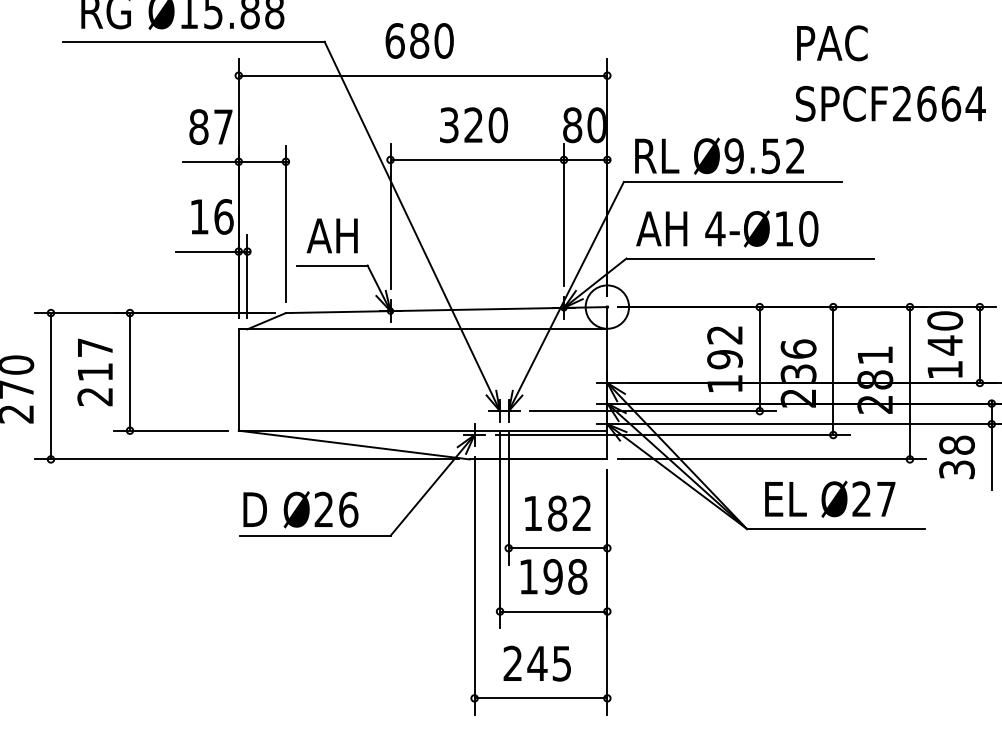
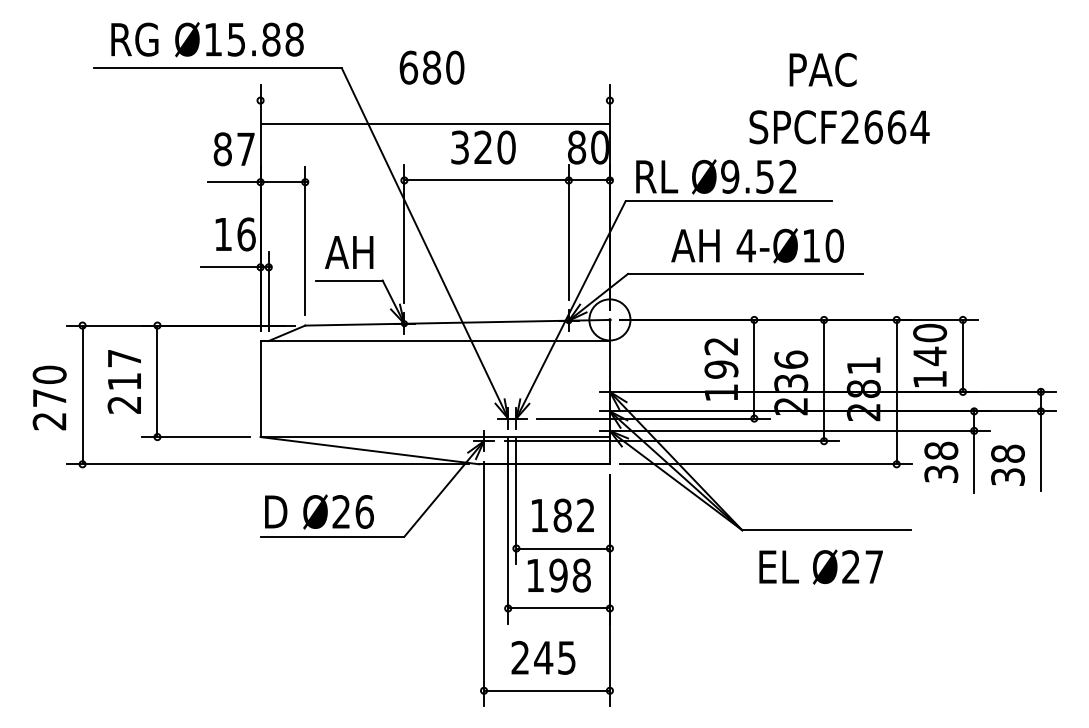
line: (422, 75) -> (434, 123), moved
text: (890, 104) -> (839, 127), moved
text: (727, 228) -> (757, 245), moved
text: (829, 498) -> (820, 566), moved

